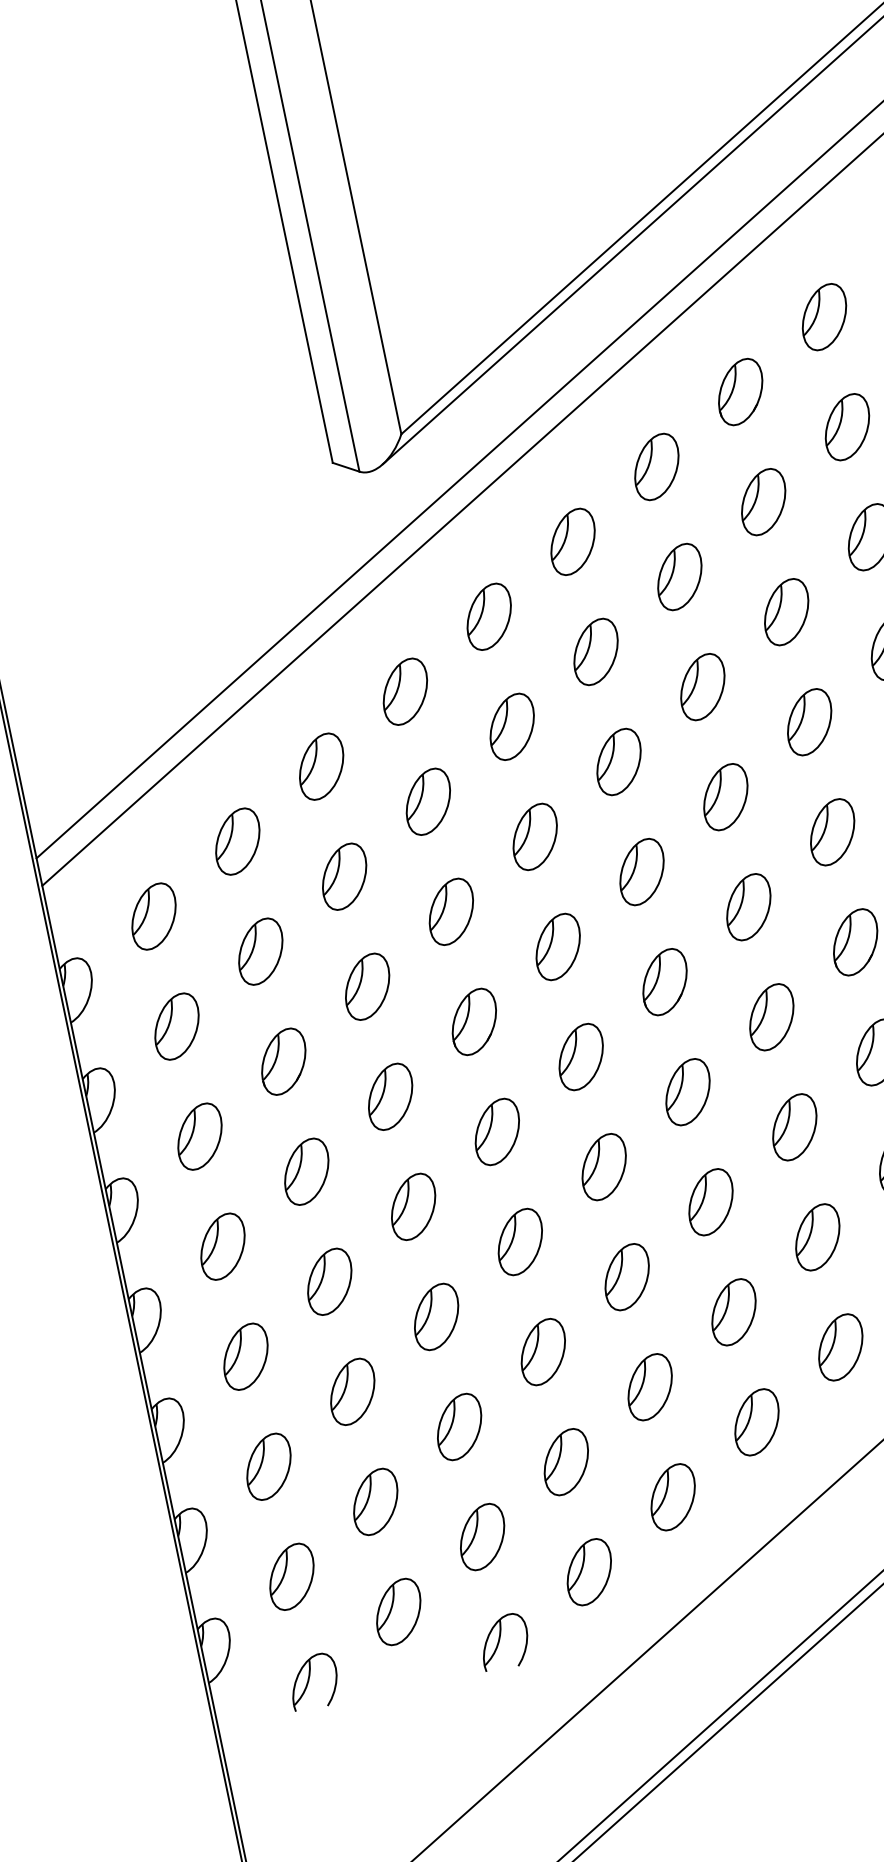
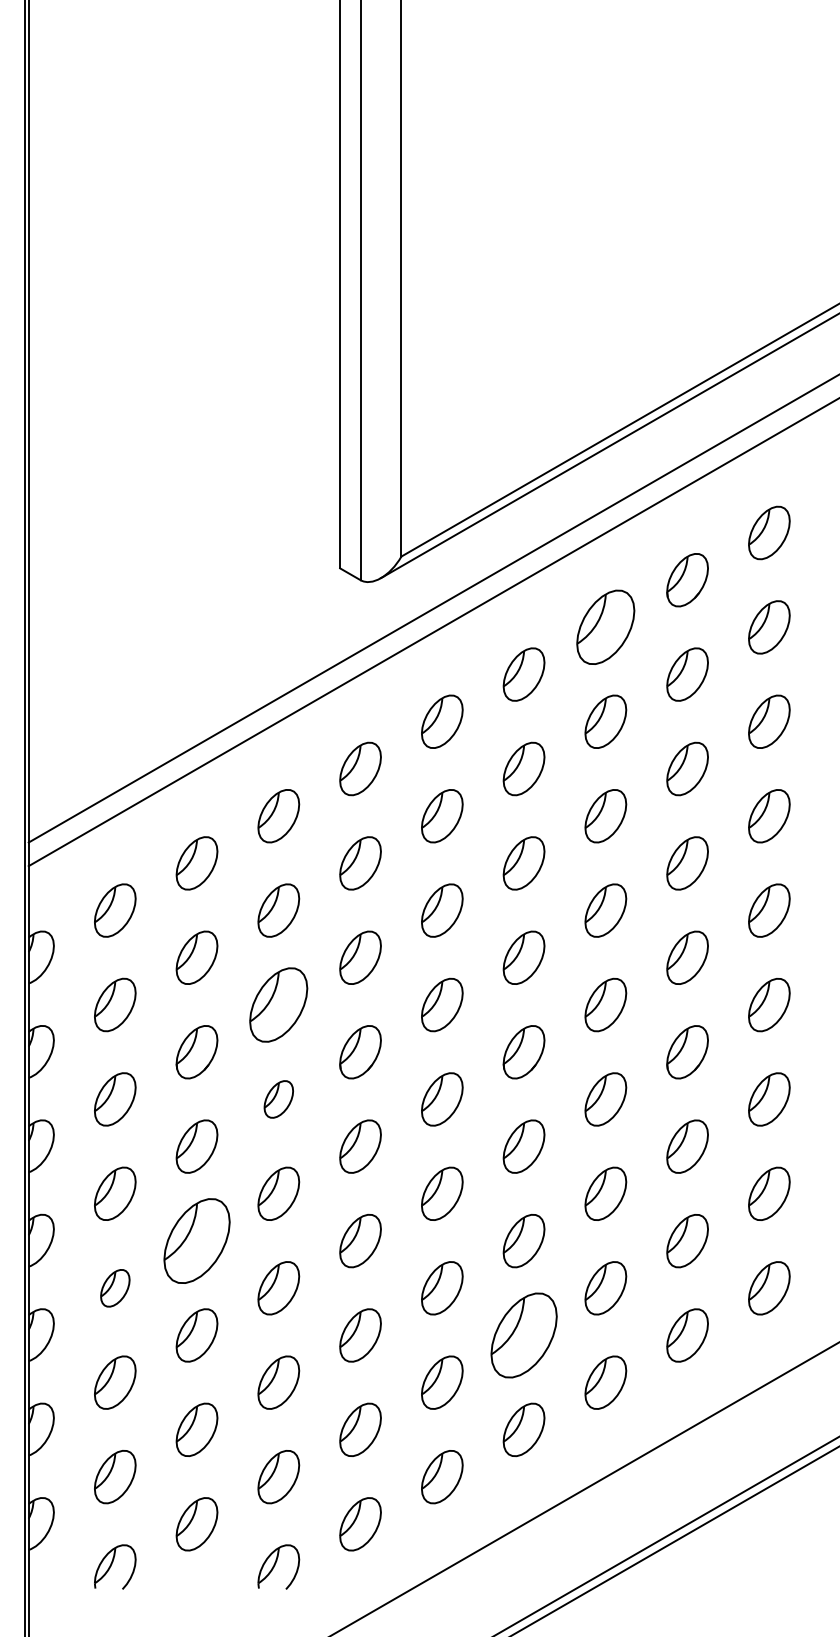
part: (656, 467) -> (605, 627), size x1.4
part: (367, 986) -> (278, 1004), size x1.4
part: (390, 1096) -> (278, 1099), size x0.7
part: (329, 1281) -> (196, 1240), size x1.6
part: (733, 1312) -> (523, 1335), size x1.6
part: (246, 1356) -> (115, 1288), size x0.7

